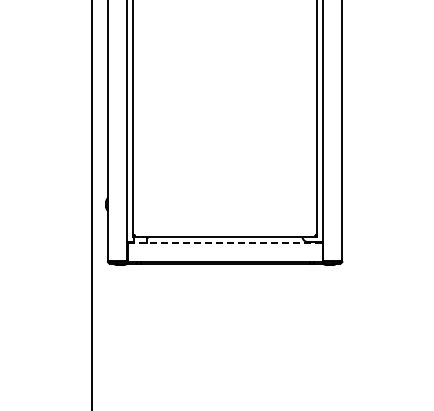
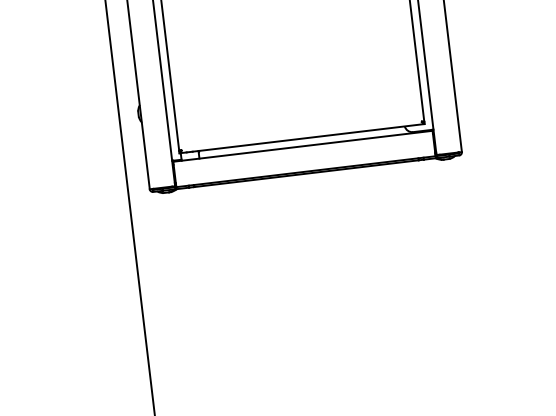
line: (225, 242) -> (303, 145), dashed -> solid

